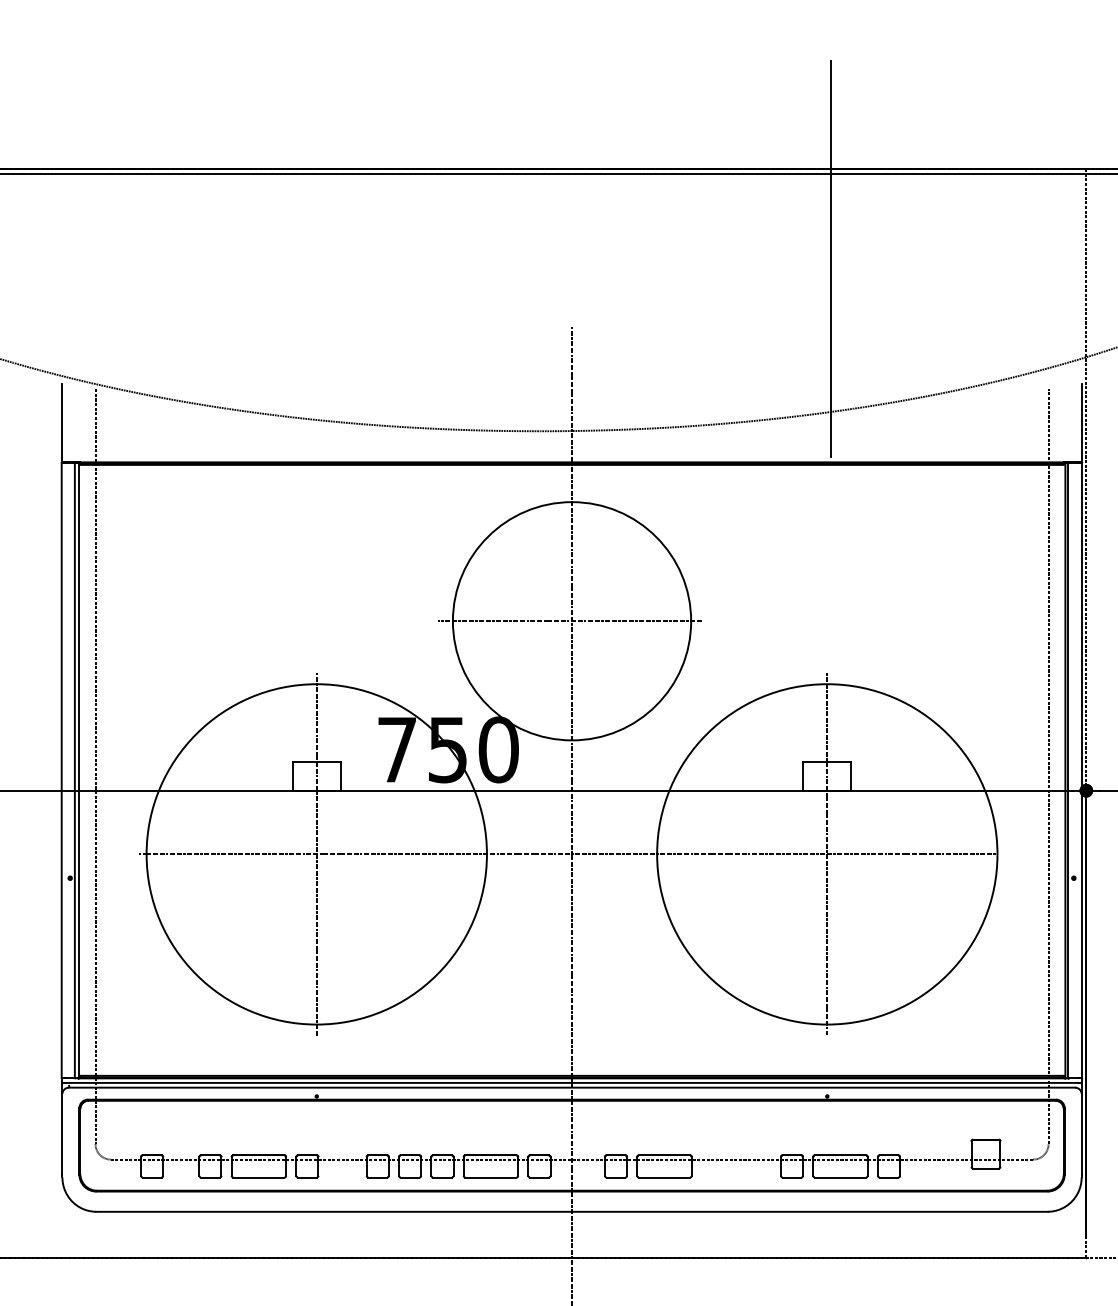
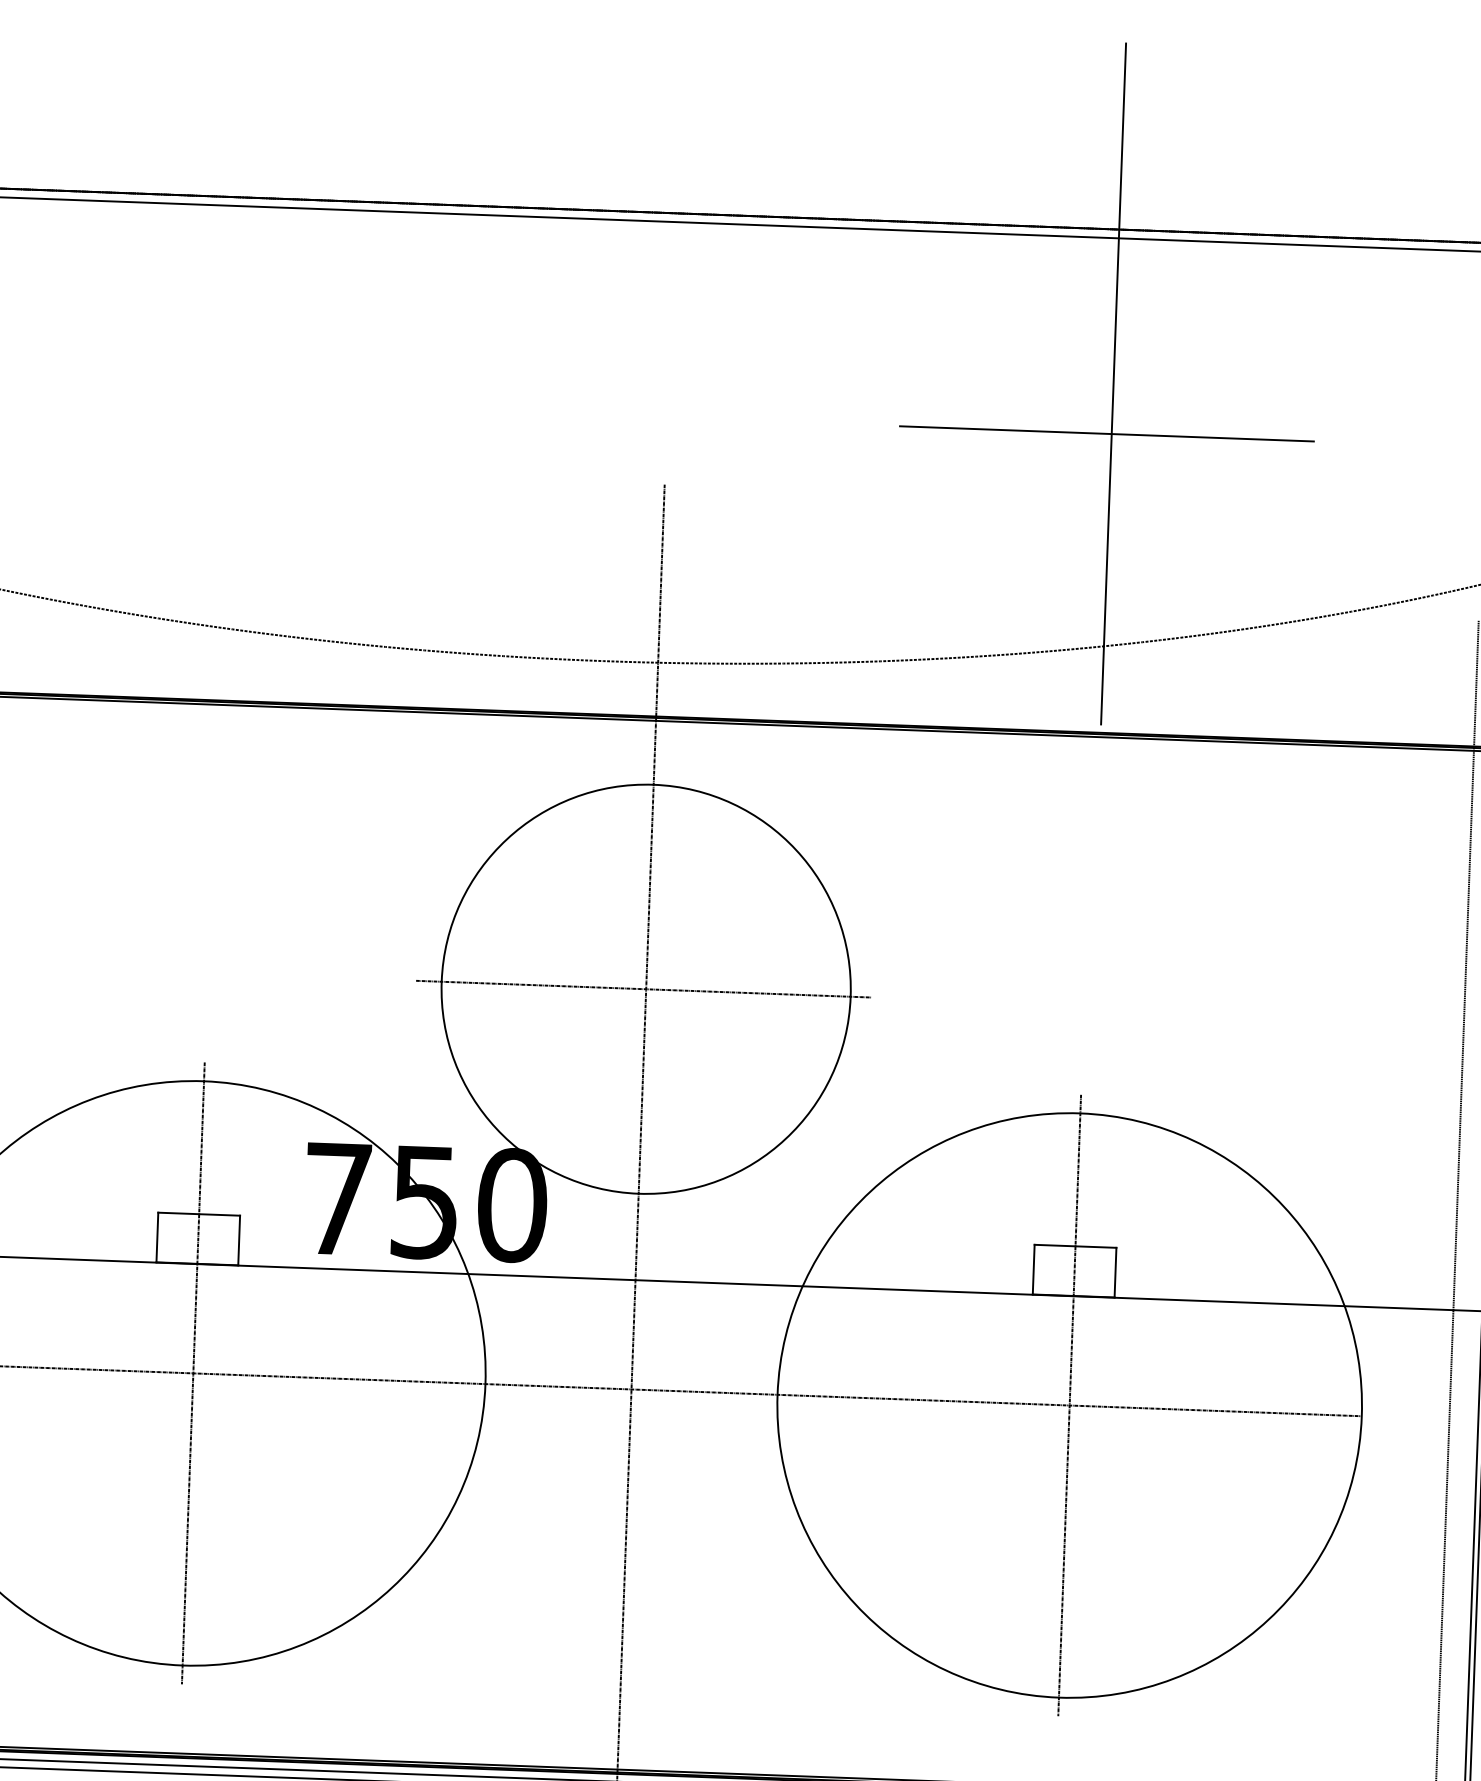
line: (827, 288) -> (1105, 434), added

